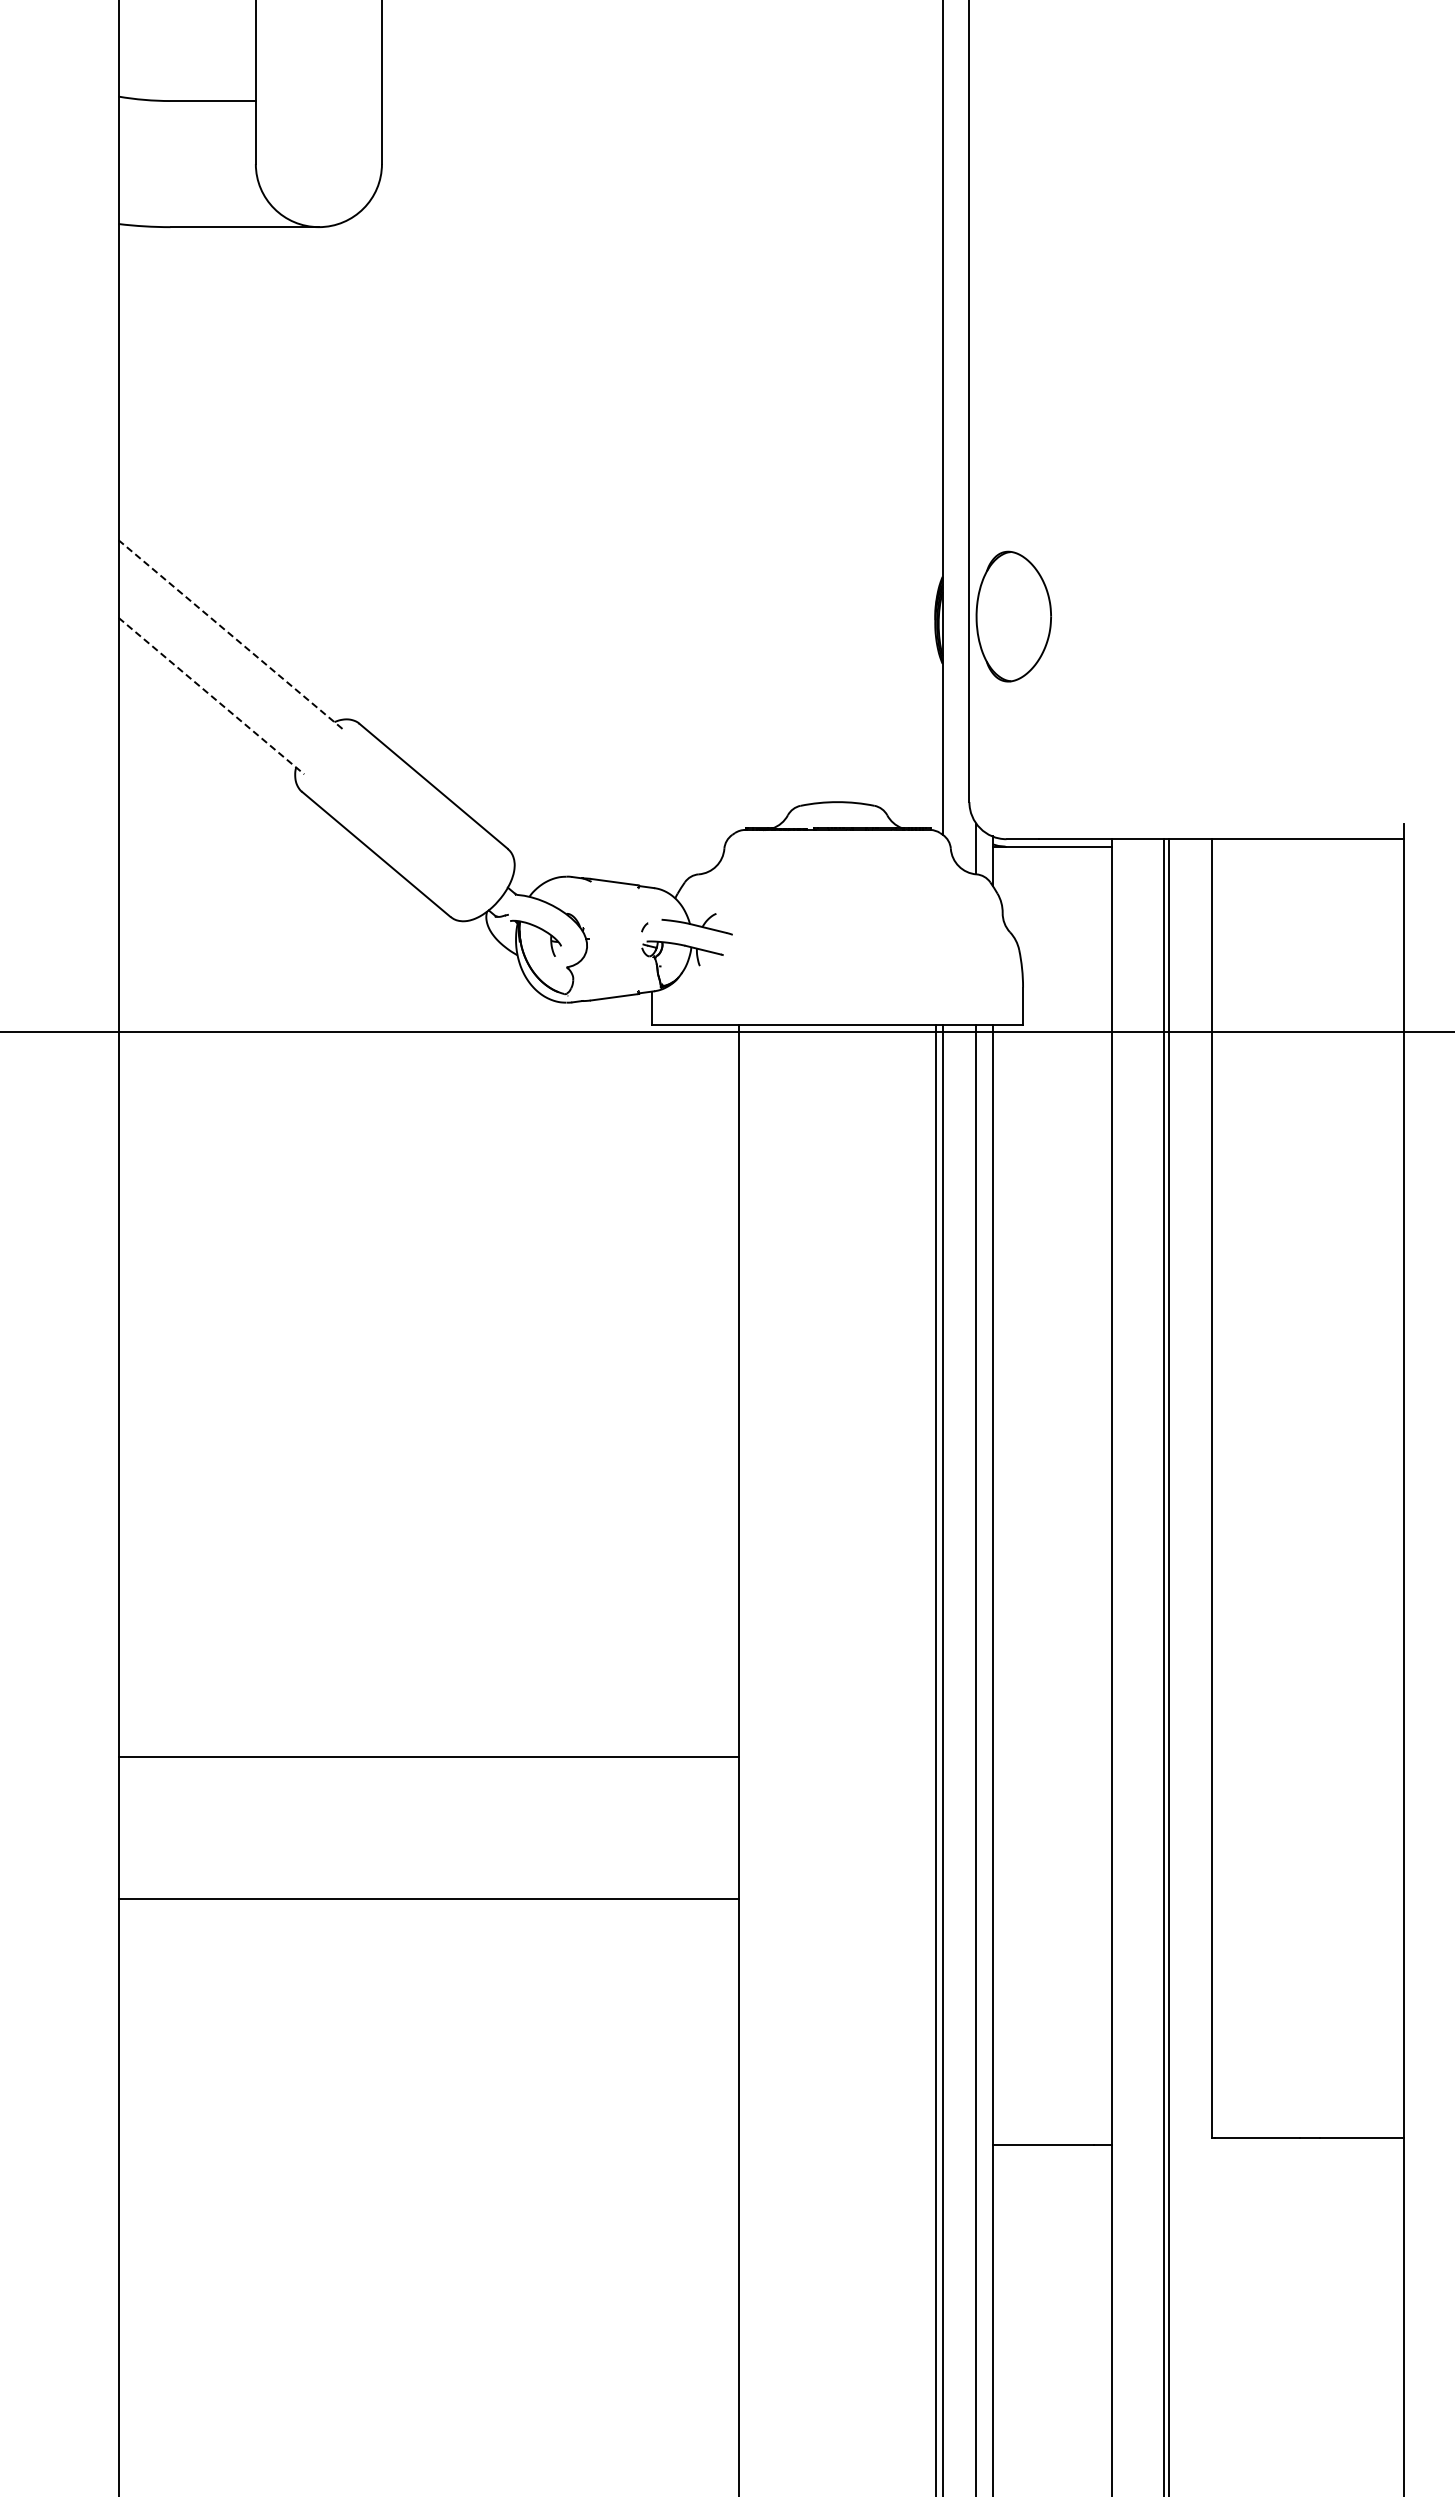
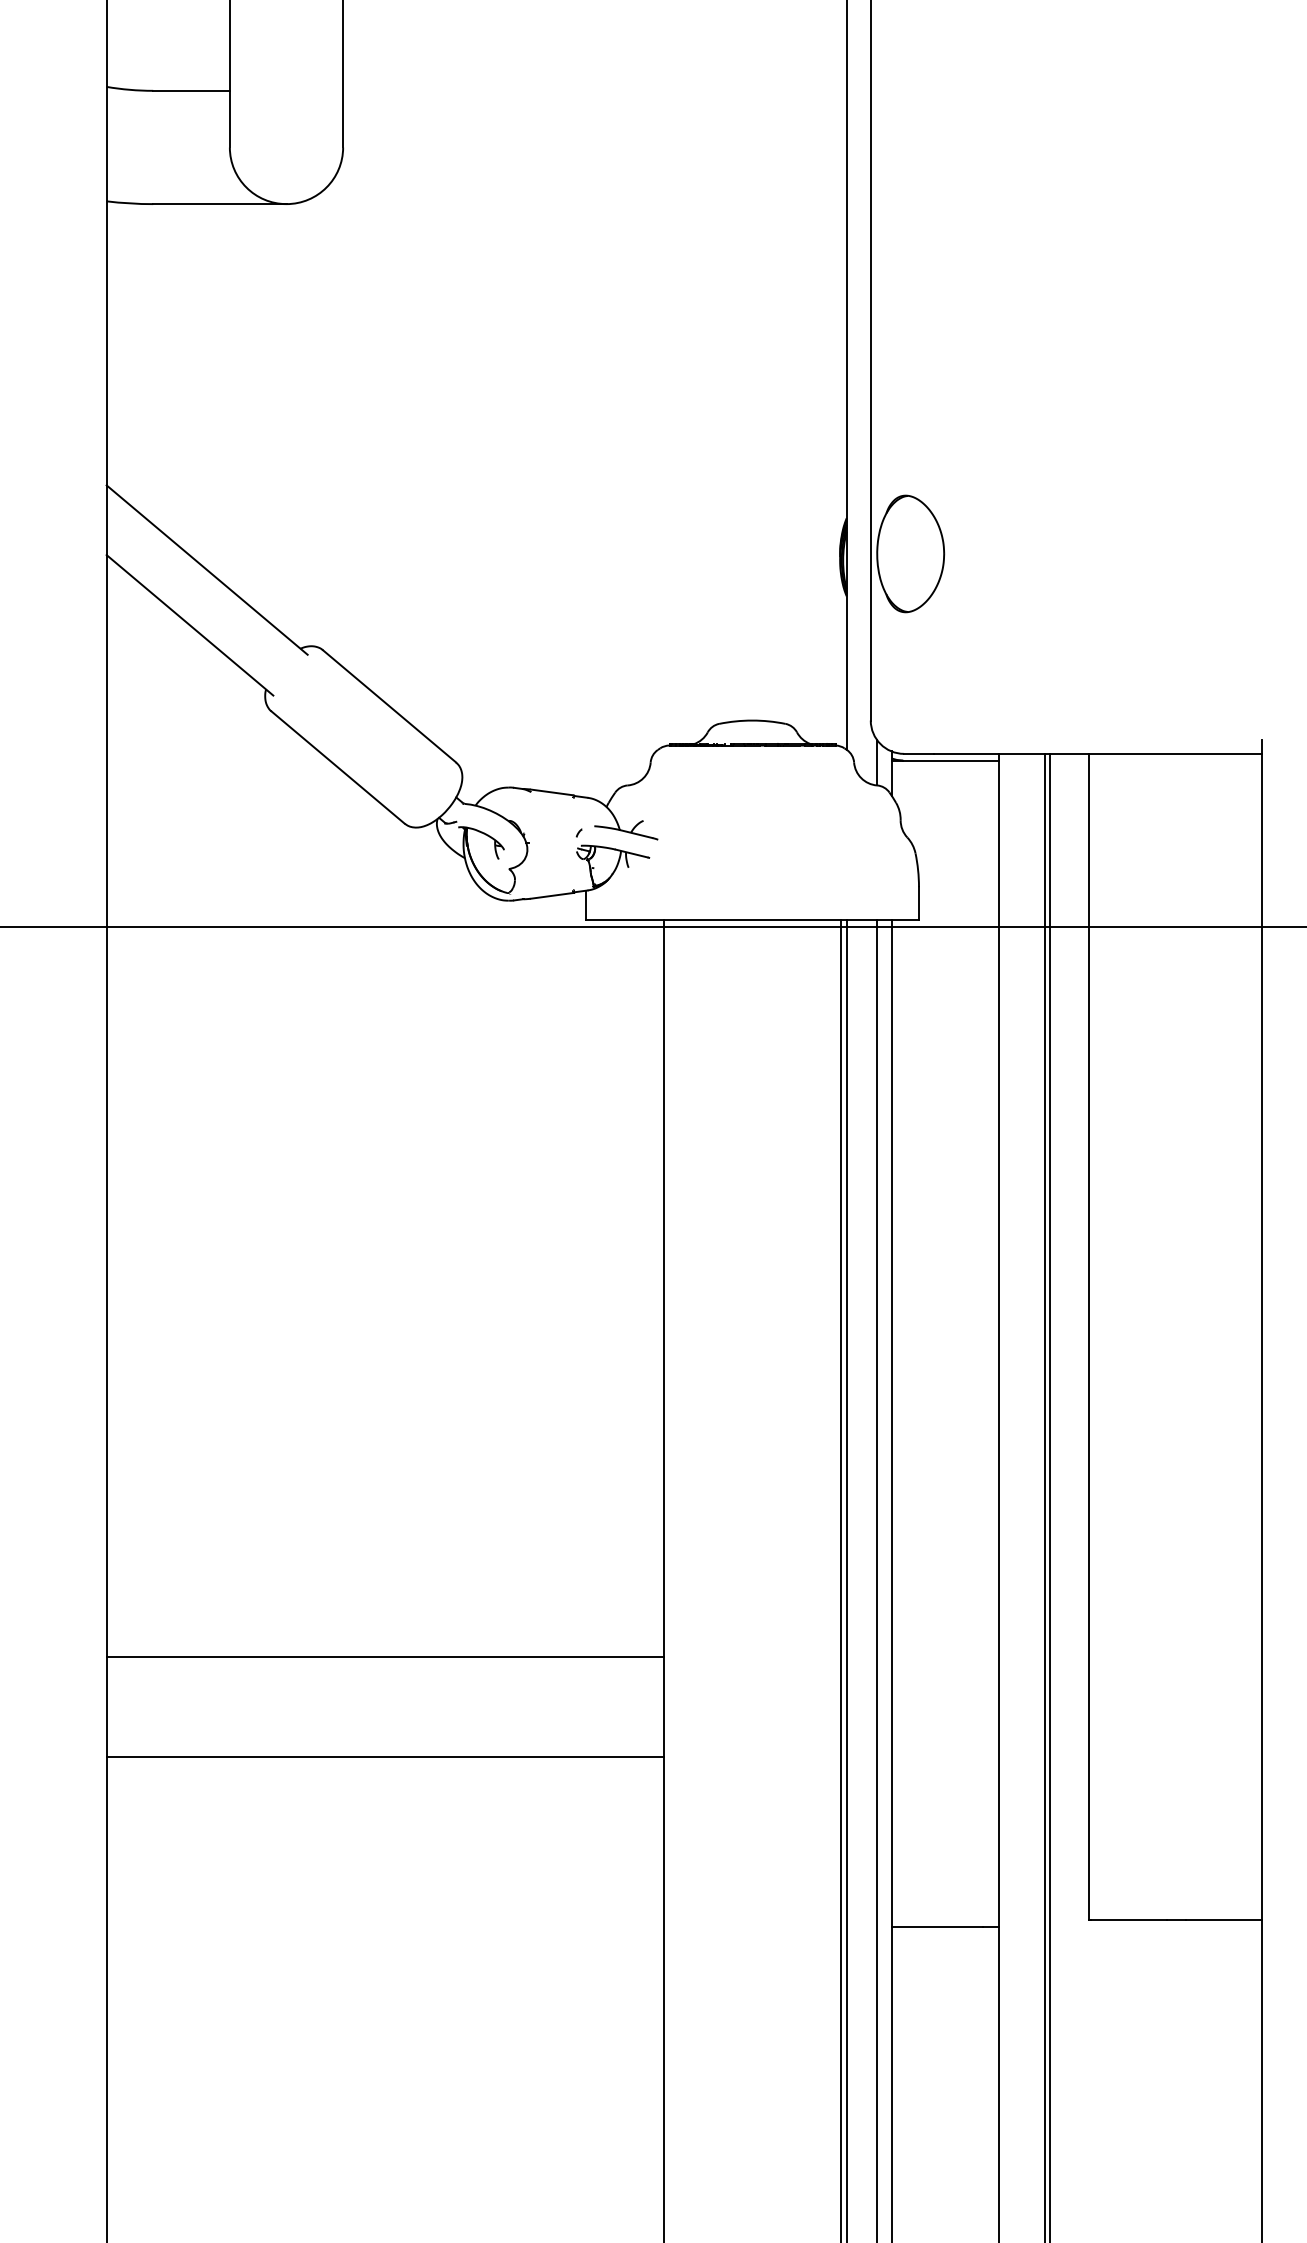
line: (230, 634) -> (207, 570), dashed -> solid
line: (211, 696) -> (190, 625), dashed -> solid
line: (428, 1757) -> (384, 1656), moved
line: (428, 1898) -> (384, 1756), moved

